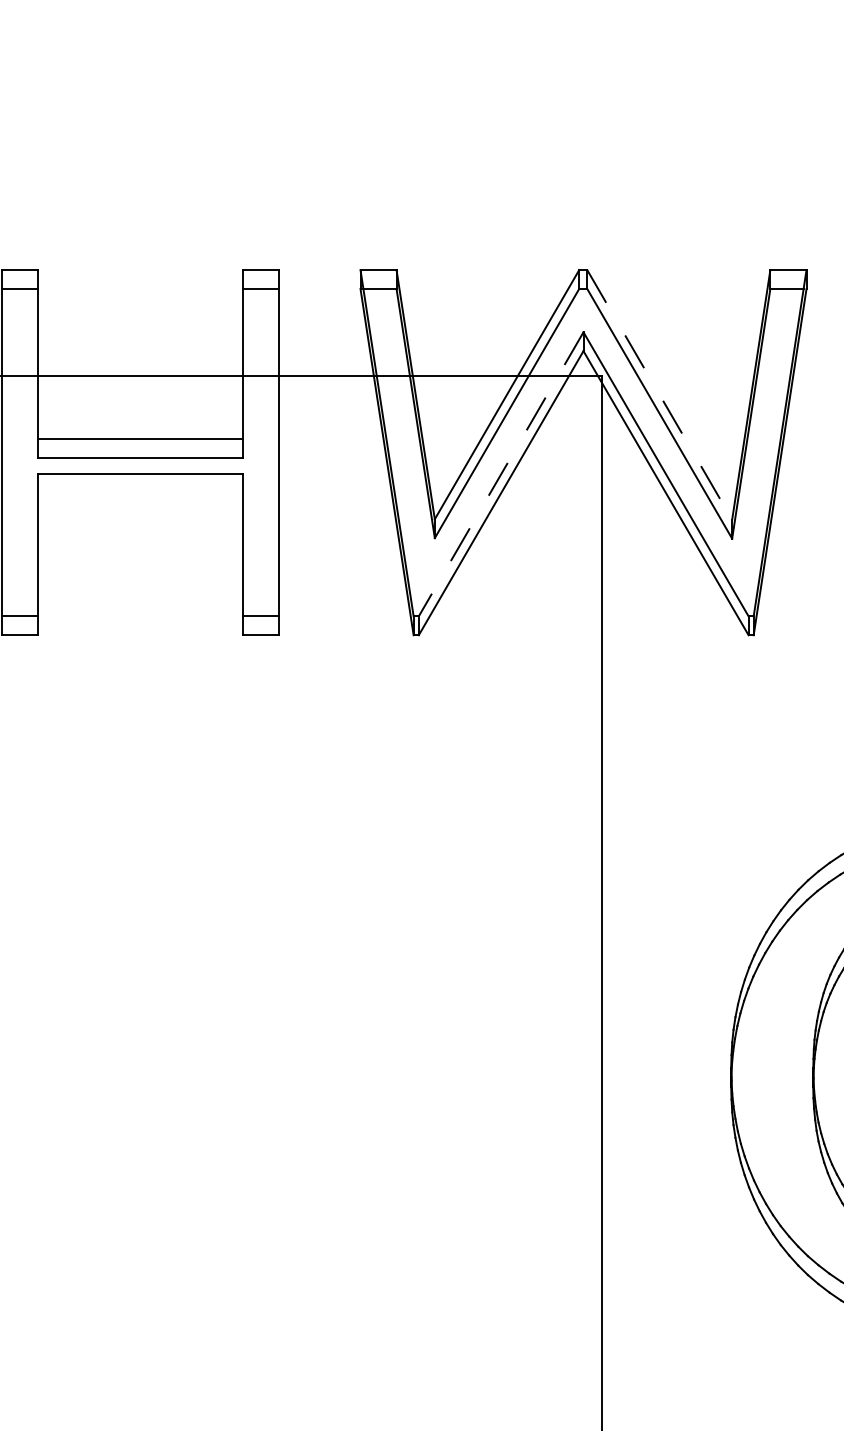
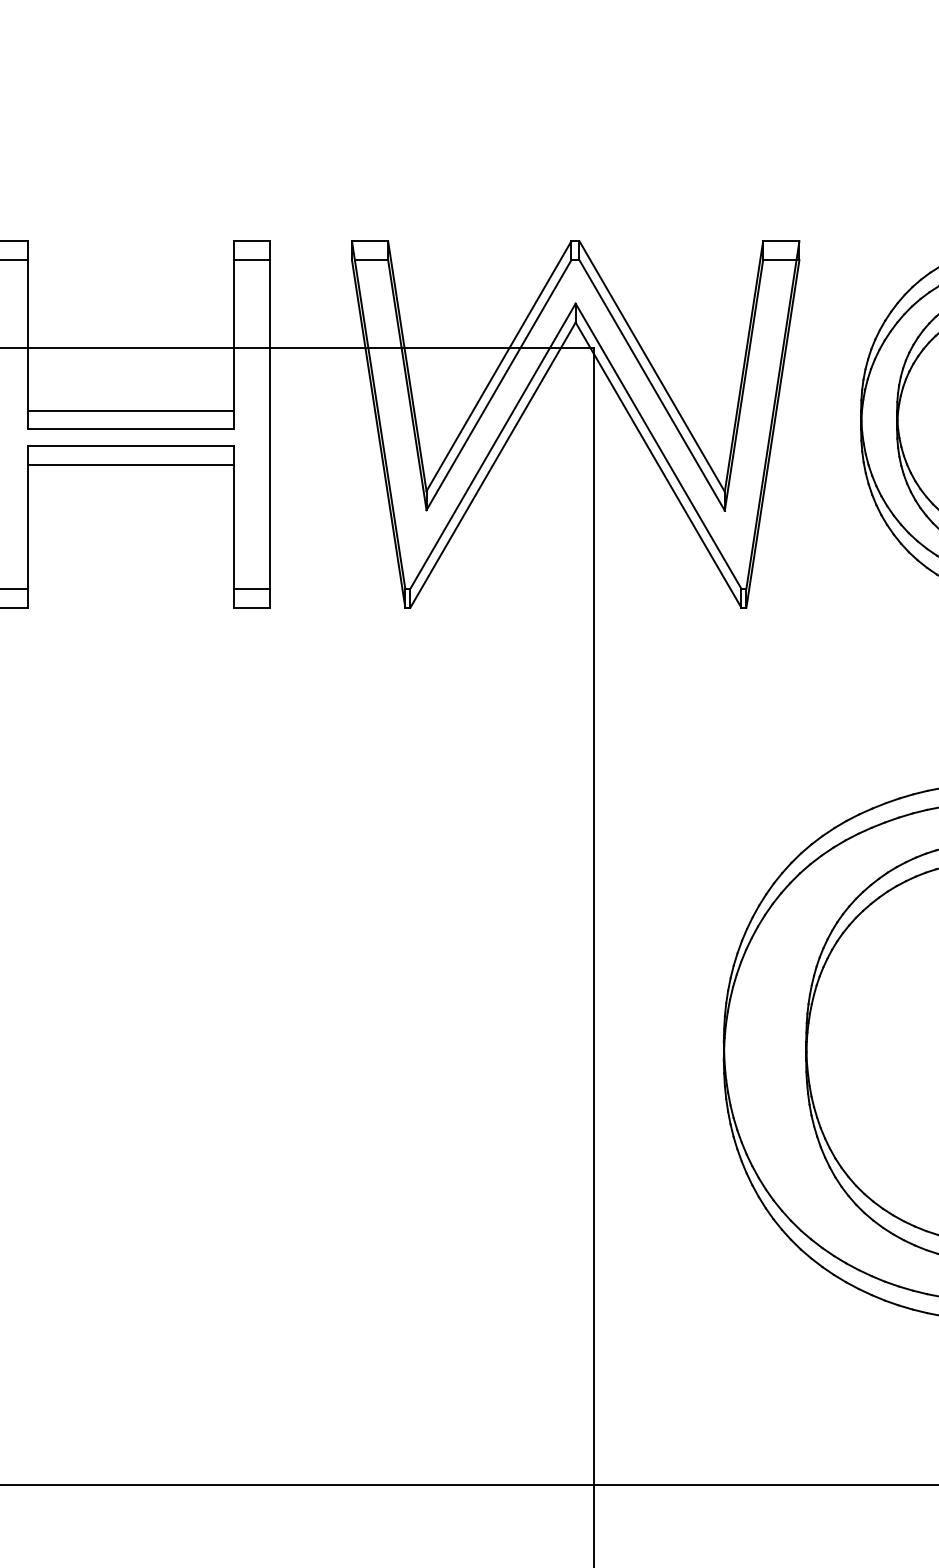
line: (660, 394) -> (652, 366), dashed -> solid
line: (501, 474) -> (493, 446), dashed -> solid
line: (139, 493) -> (130, 465), added

